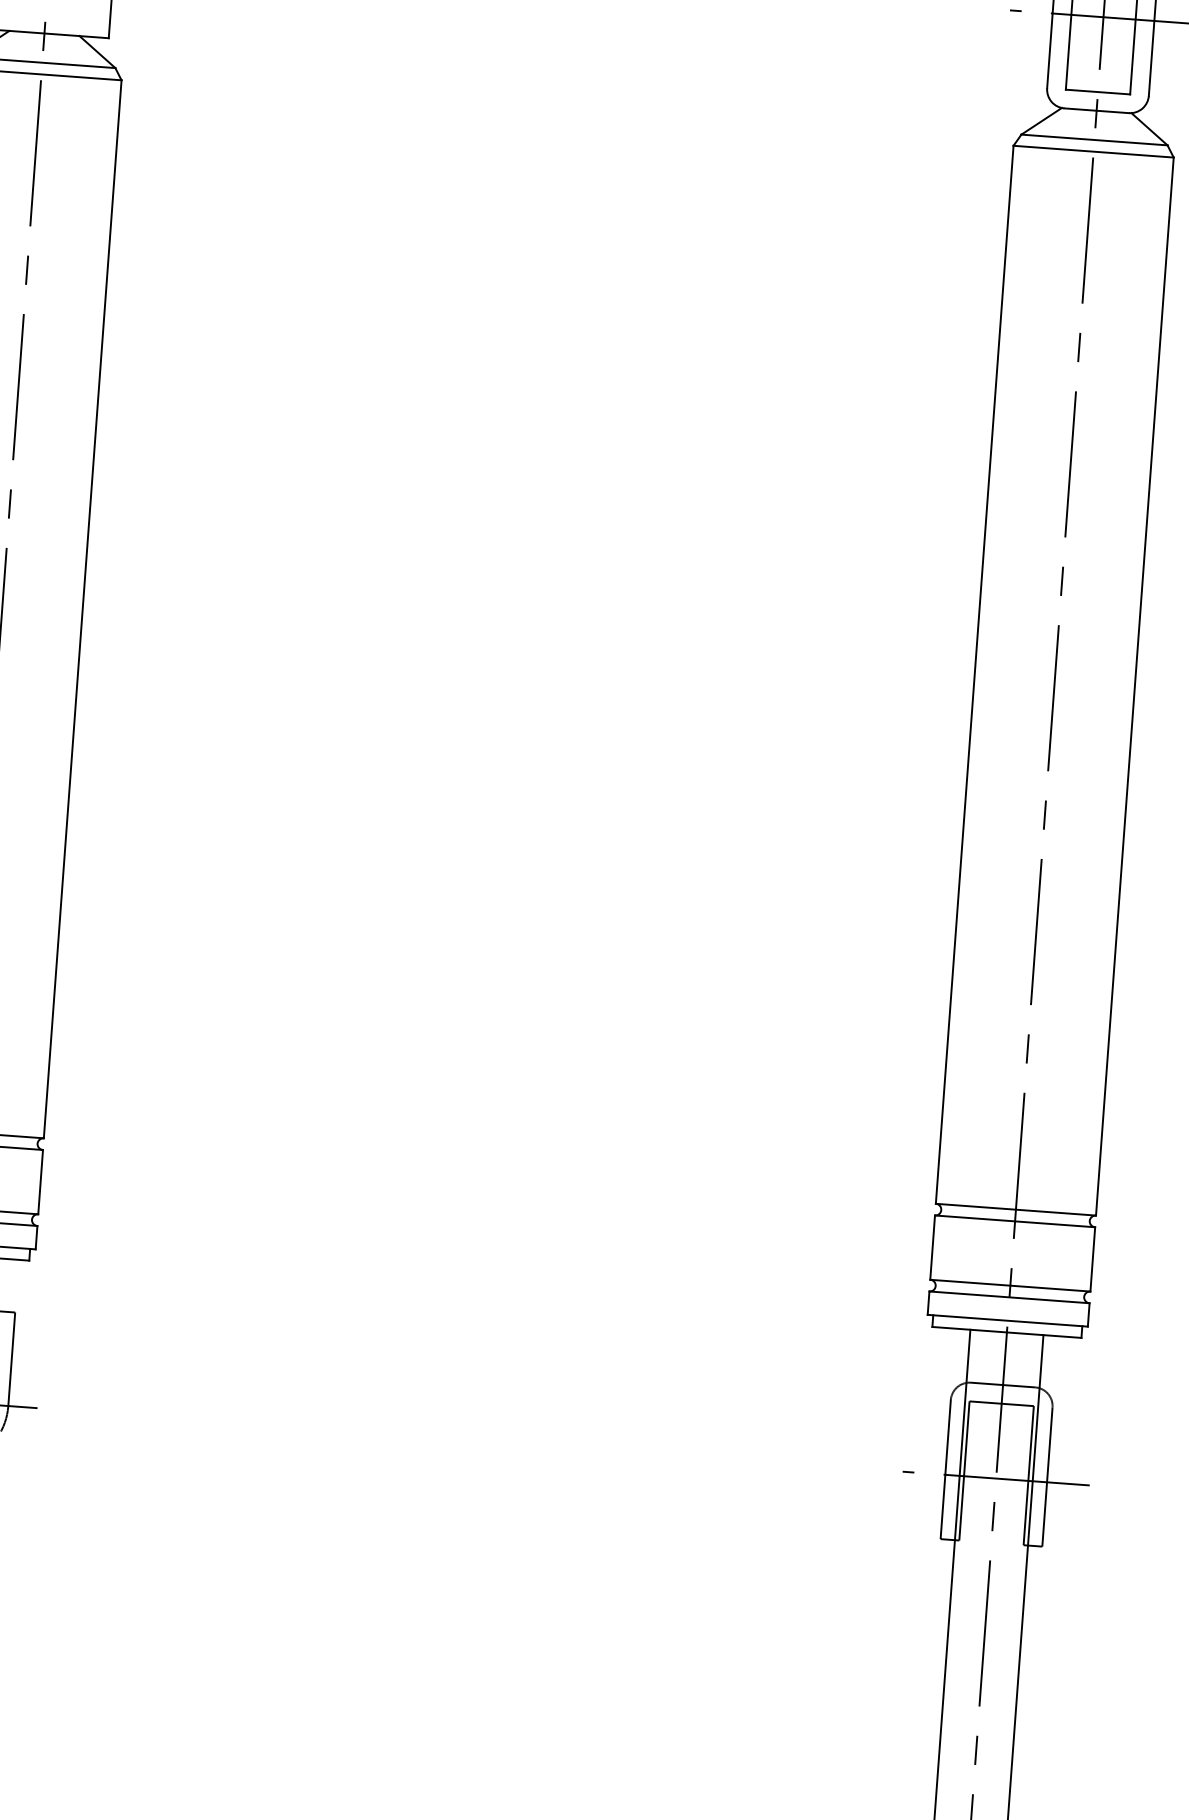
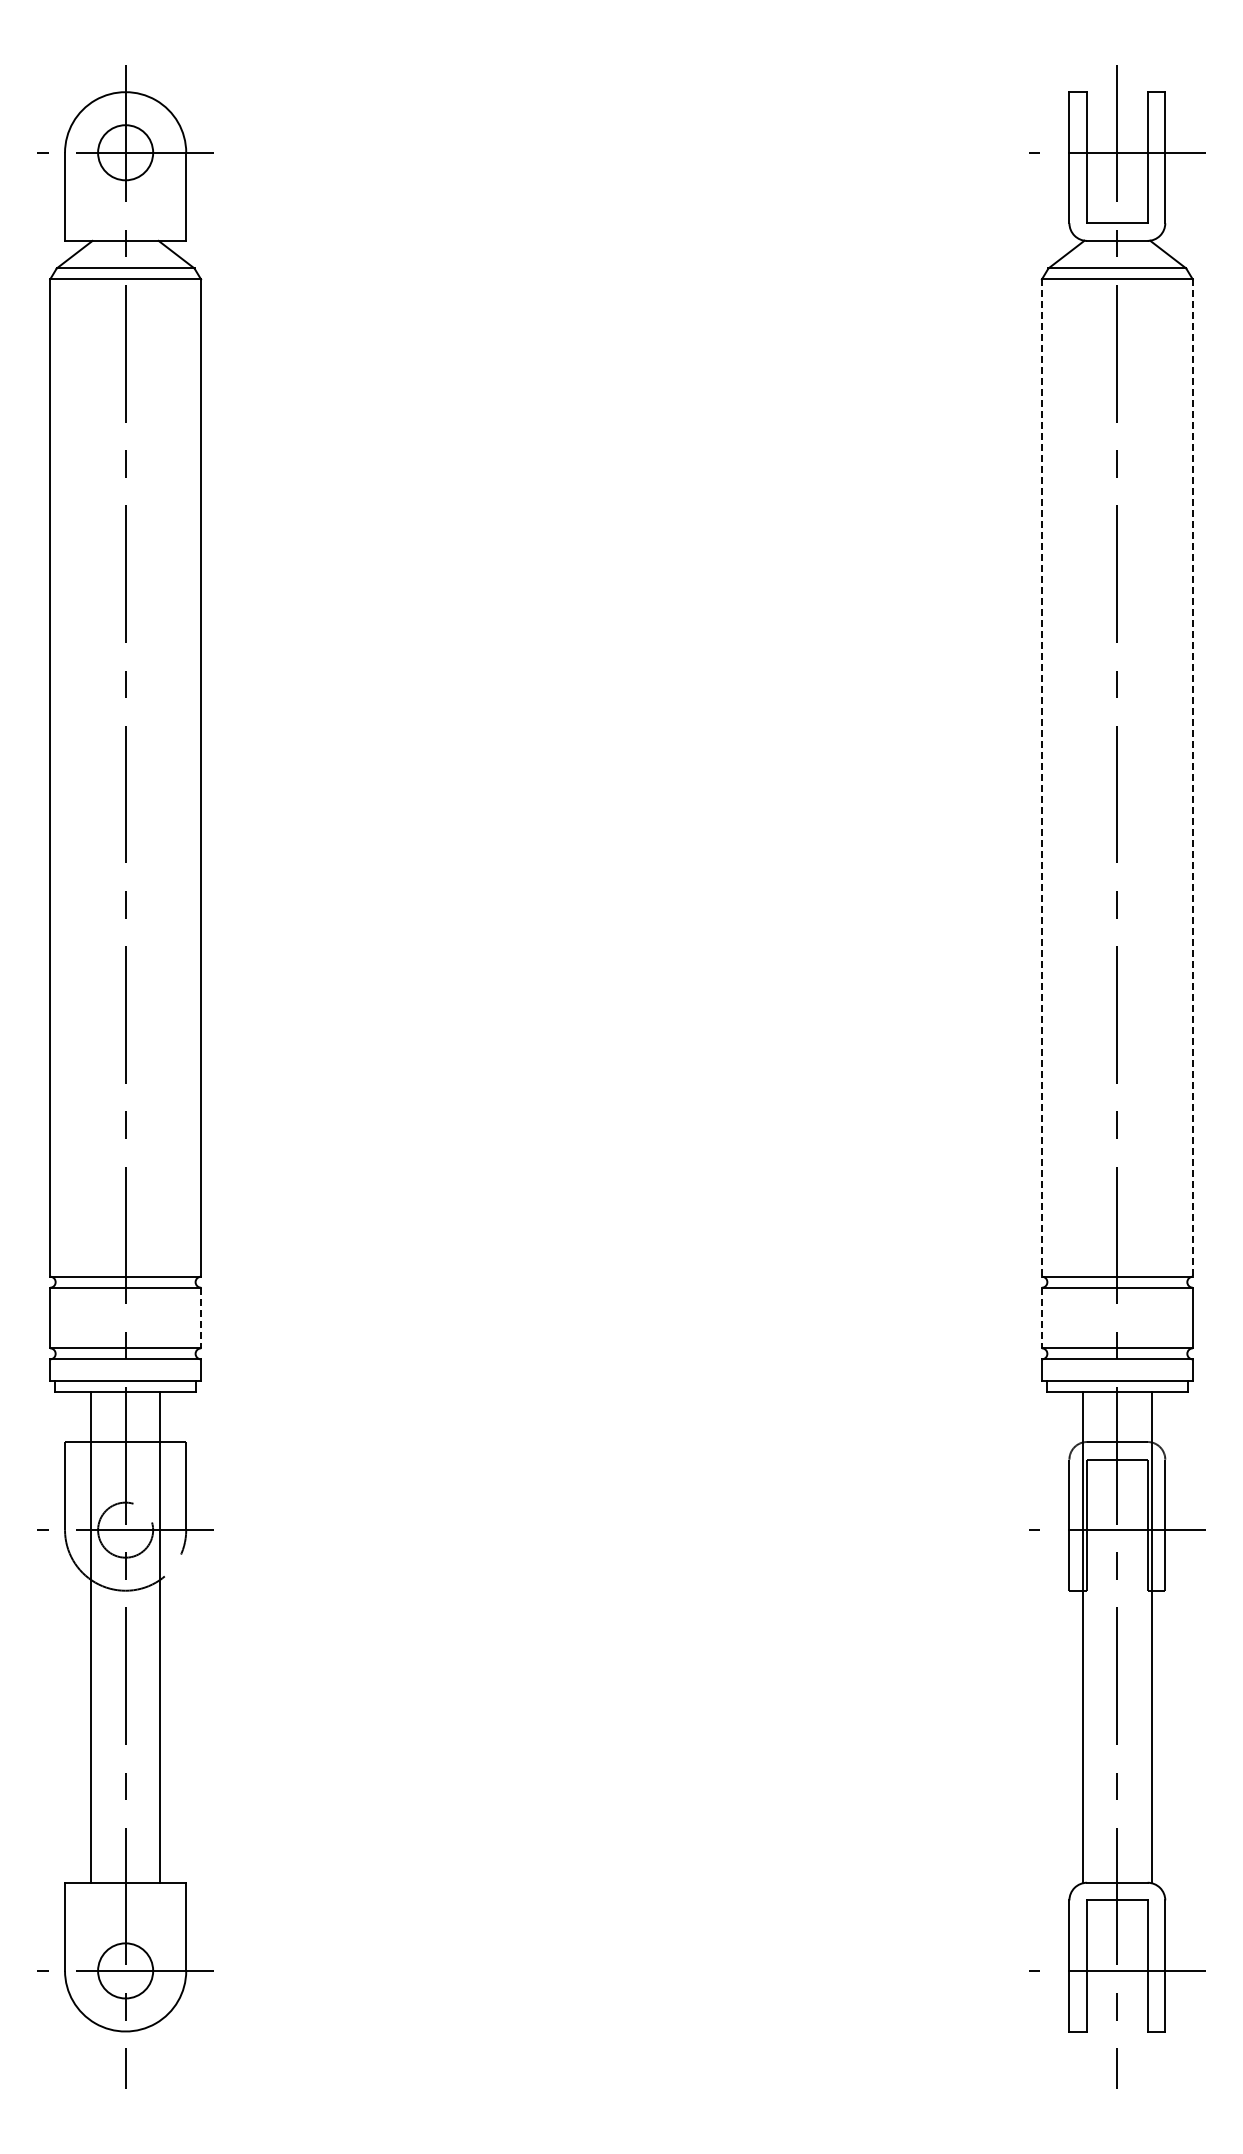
line: (974, 675) -> (1041, 778), solid -> dashed
line: (1134, 686) -> (1192, 778), solid -> dashed
line: (41, 1182) -> (201, 1318), solid -> dashed
line: (932, 1248) -> (1041, 1318), solid -> dashed

